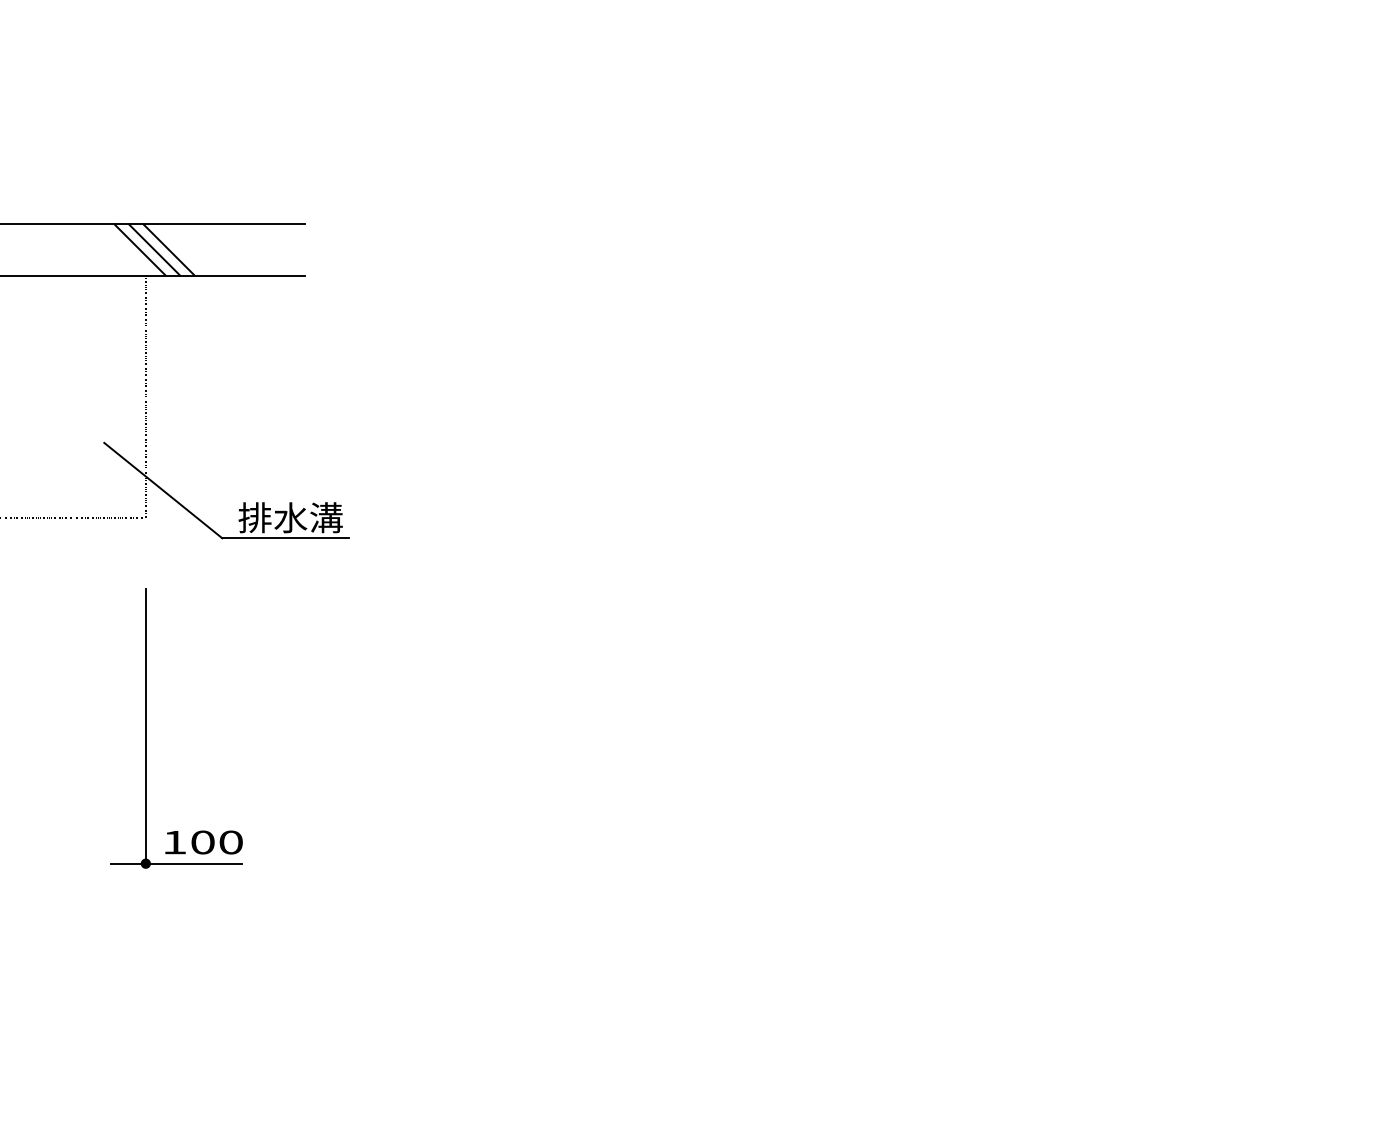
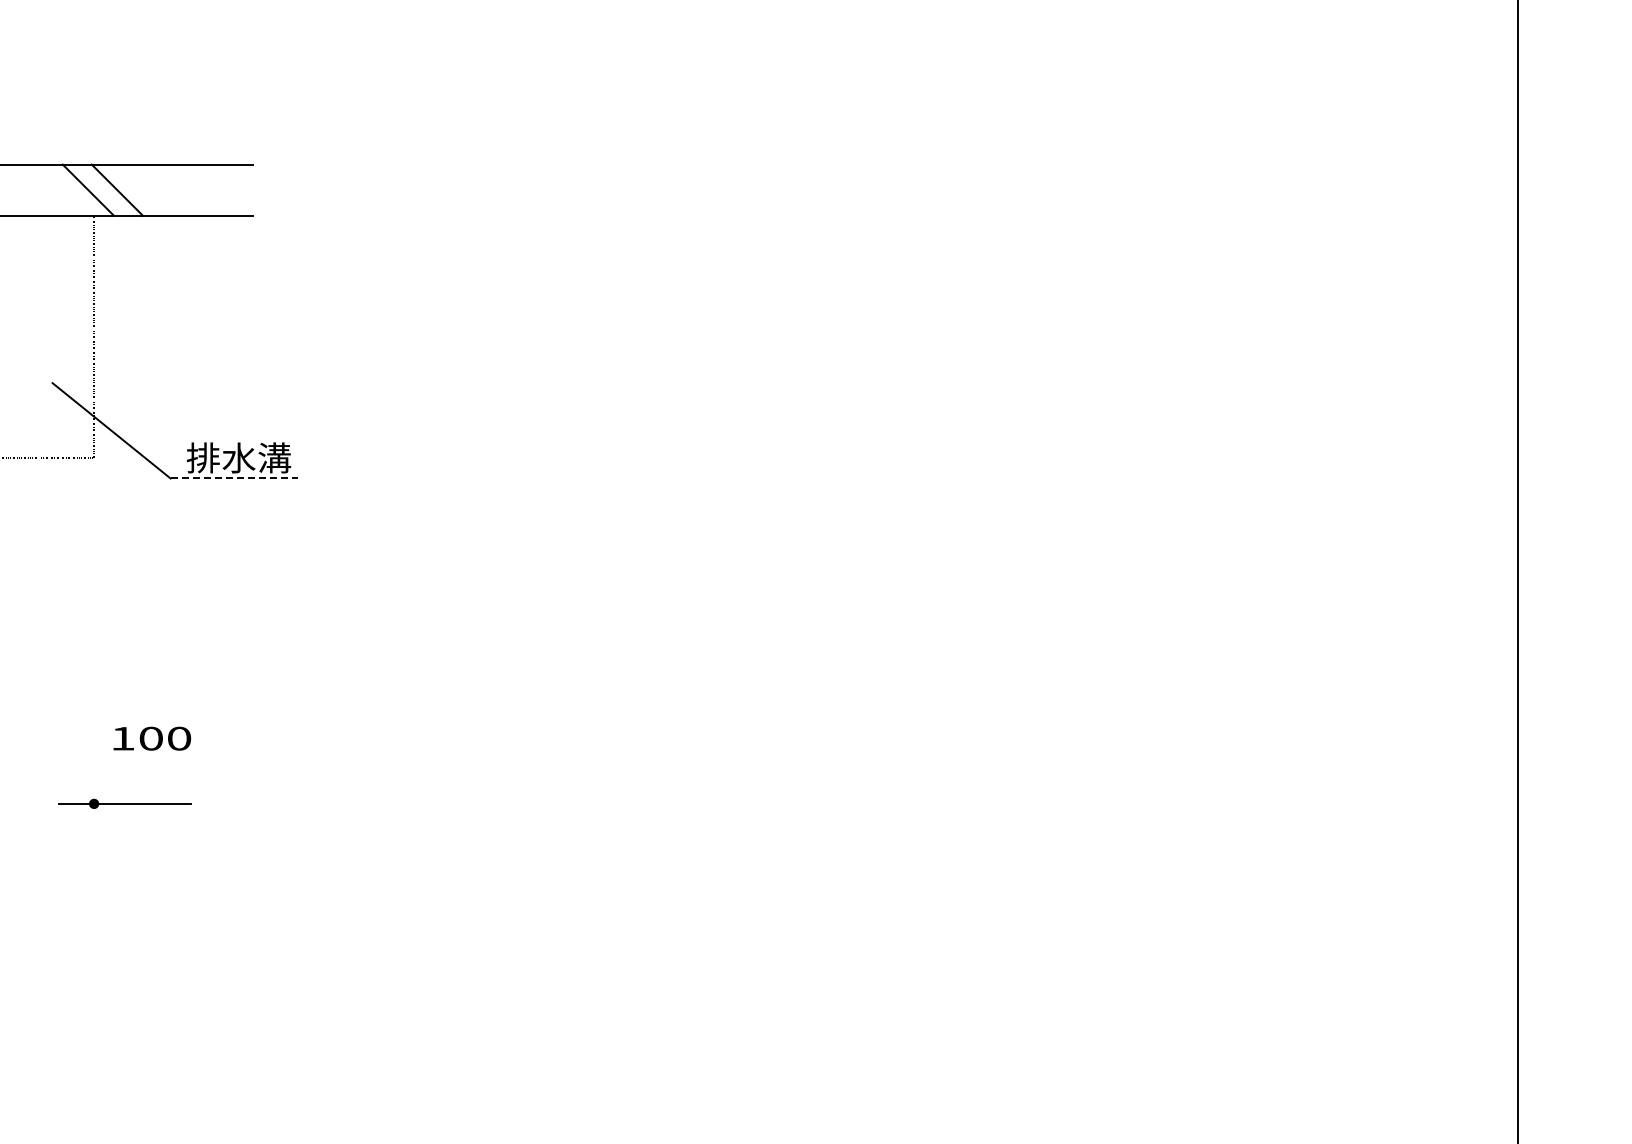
line: (154, 249) -> (102, 189), removed
line: (286, 538) -> (234, 478), solid -> dashed
line: (146, 725) -> (94, 665), removed
text: (204, 842) -> (152, 738), moved

